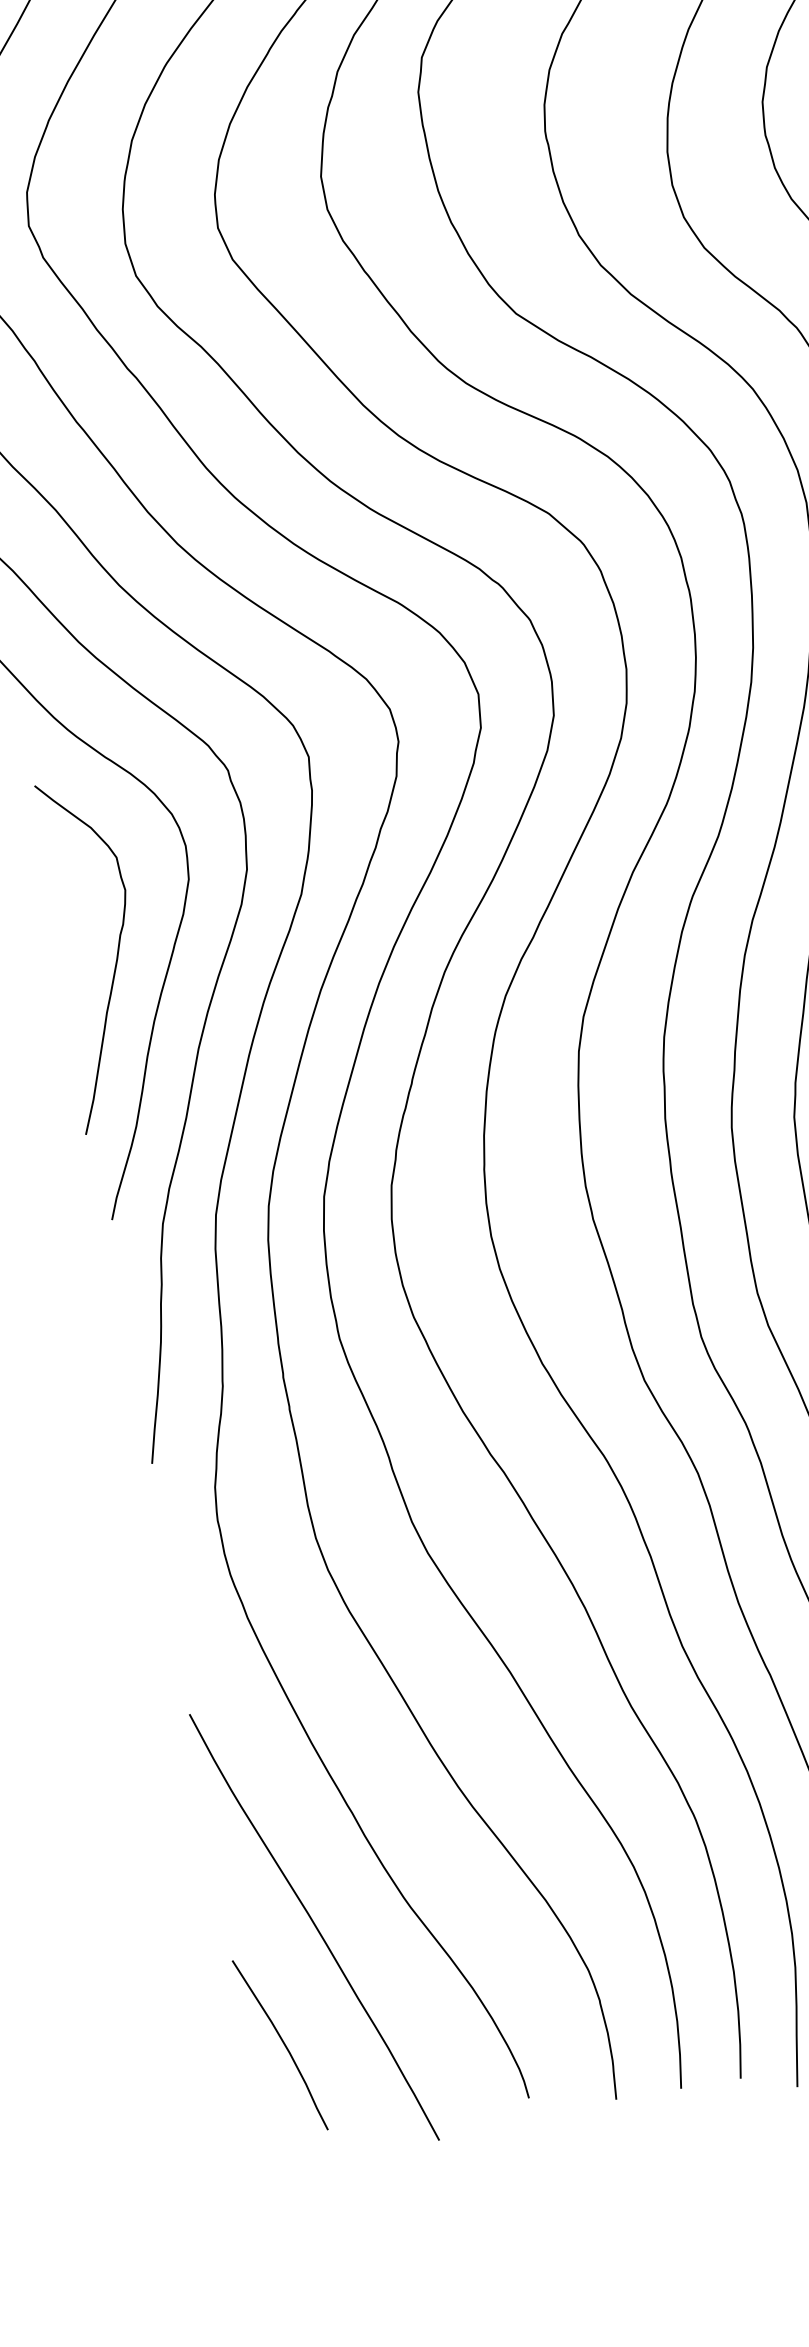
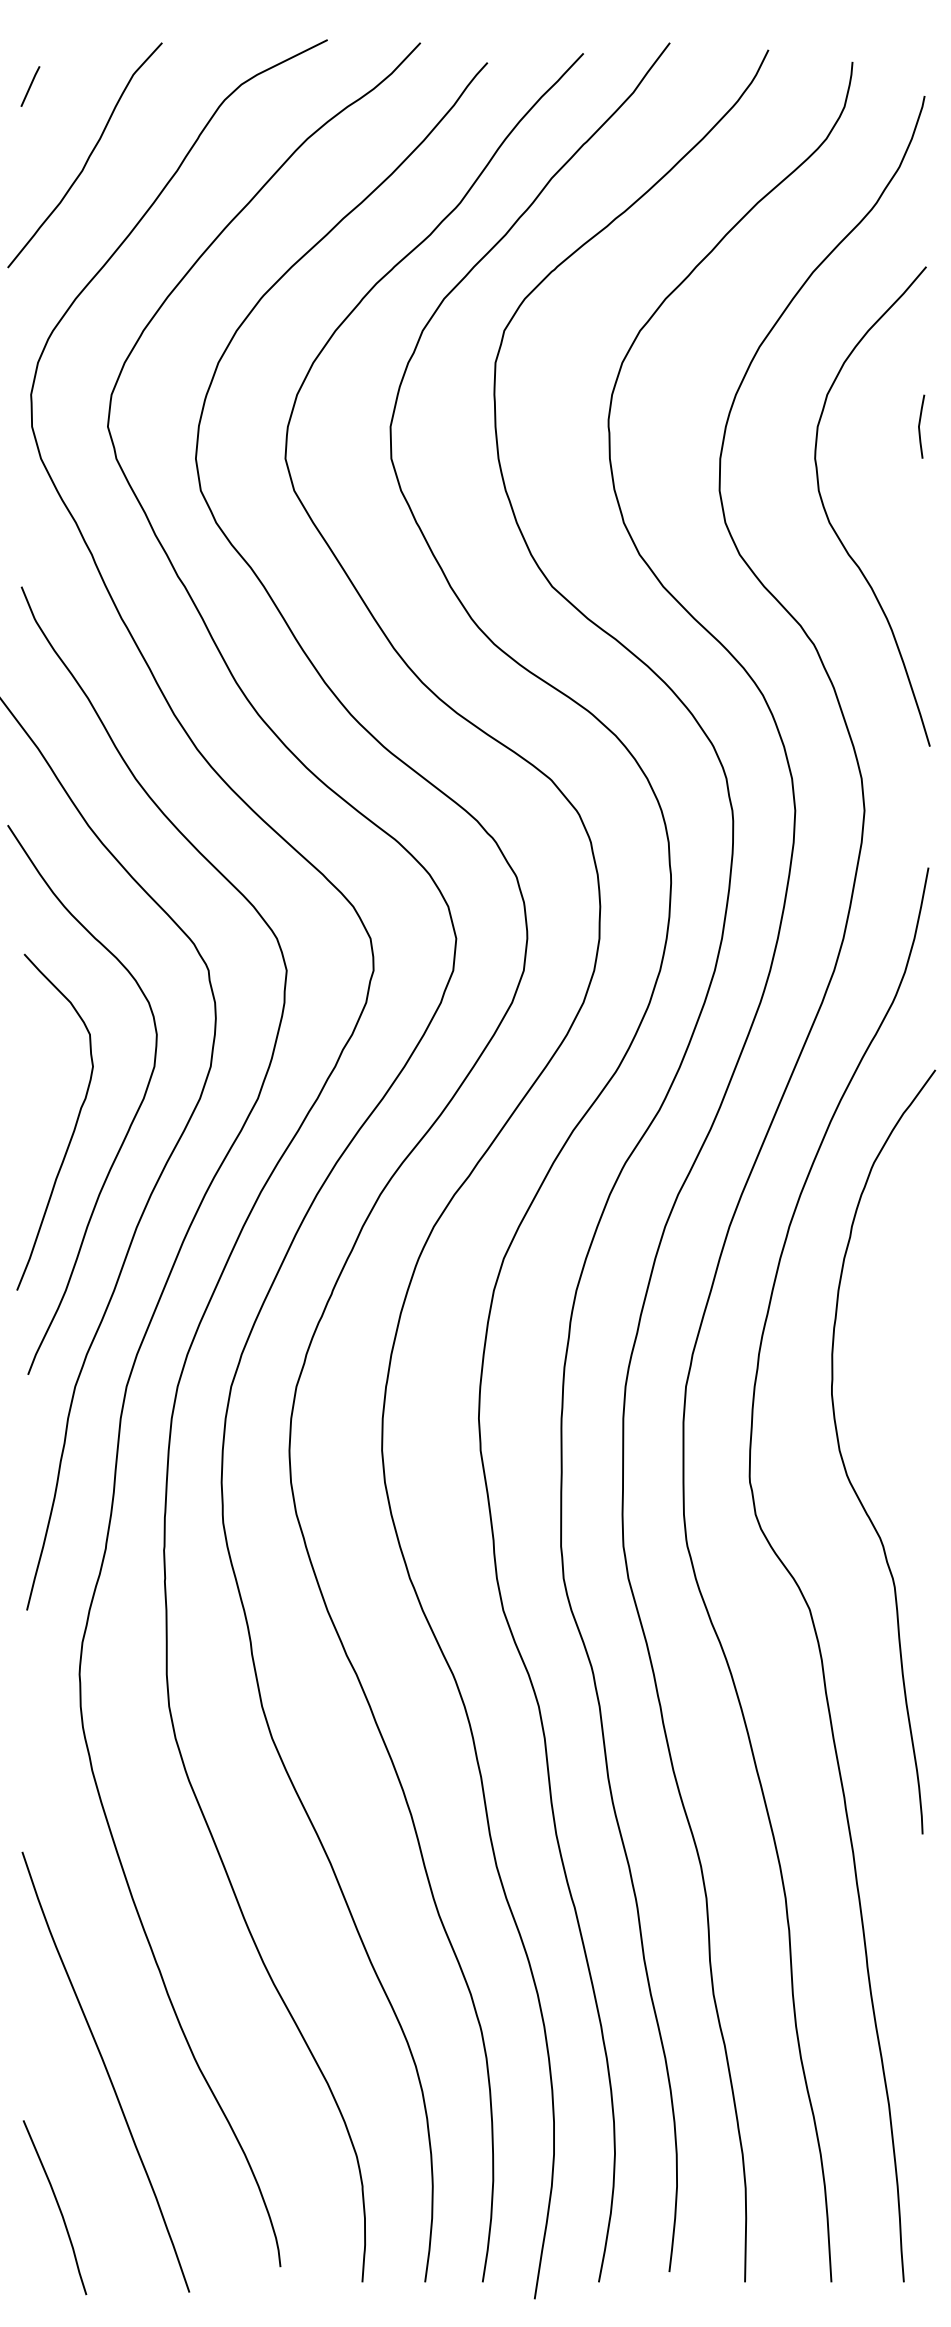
curve: (282, 2043) -> (57, 2206), moved

